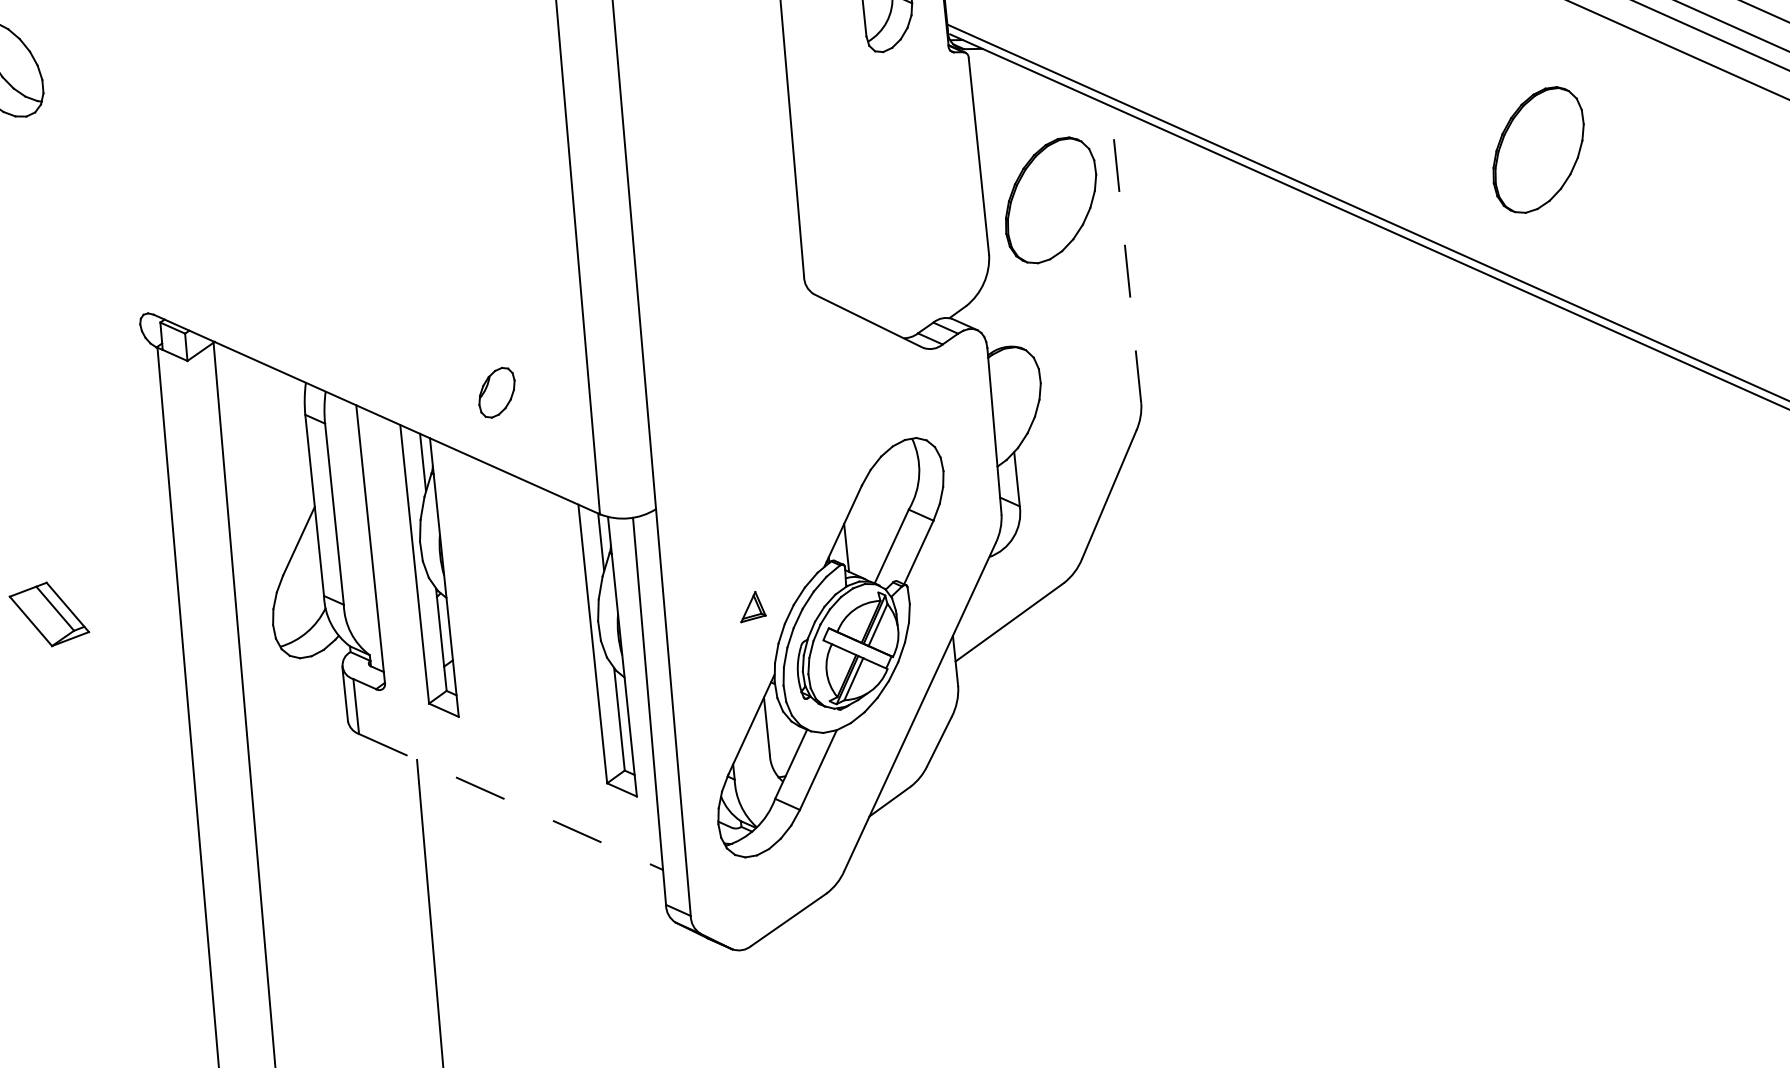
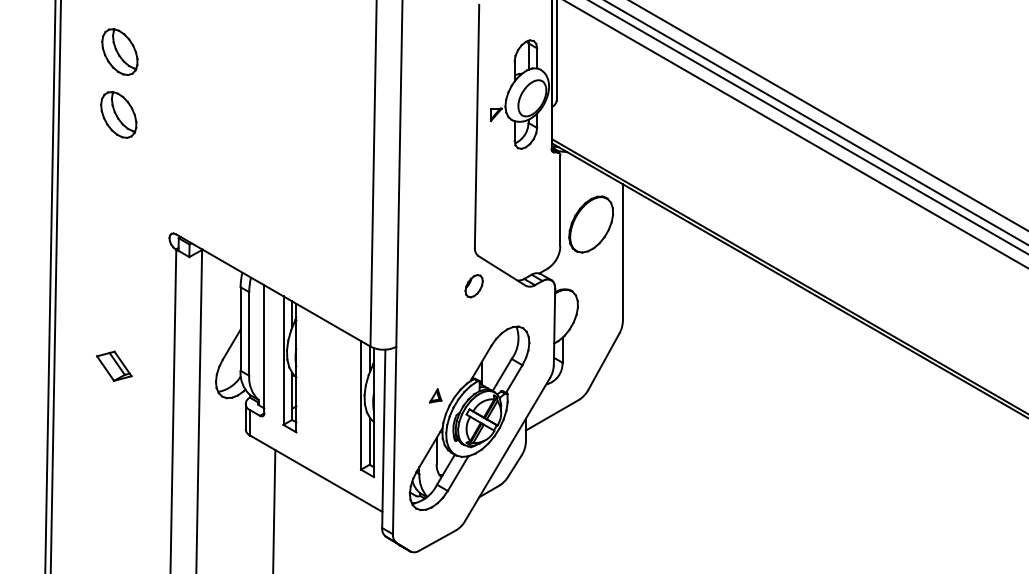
part: (1539, 149) -> (816, 224), removed
line: (1125, 254) -> (622, 252), dashed -> solid
part: (495, 393) -> (473, 286), moved
line: (511, 801) -> (316, 473), dashed -> solid

